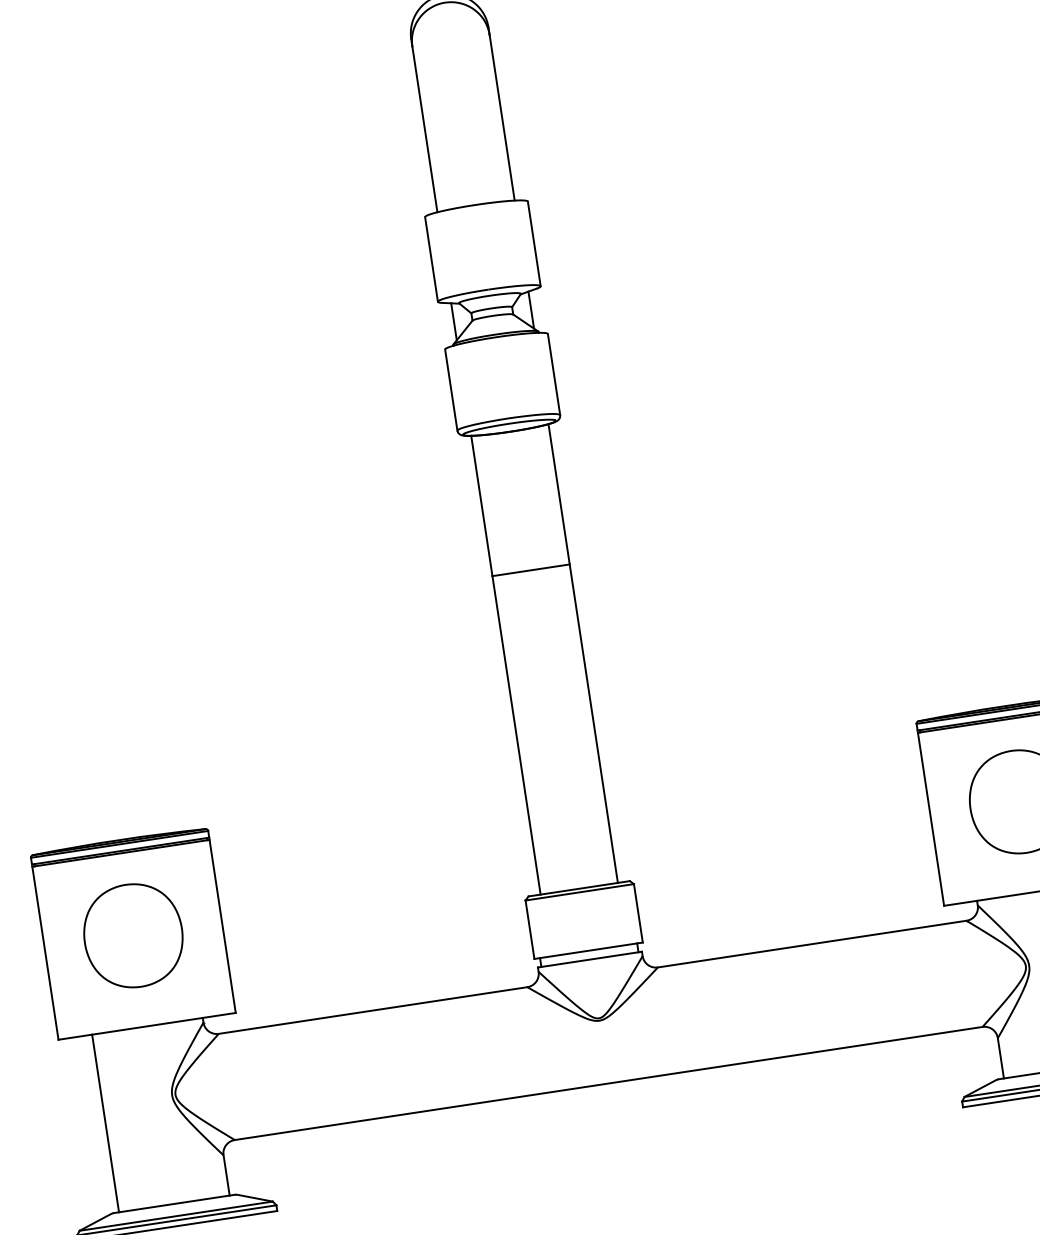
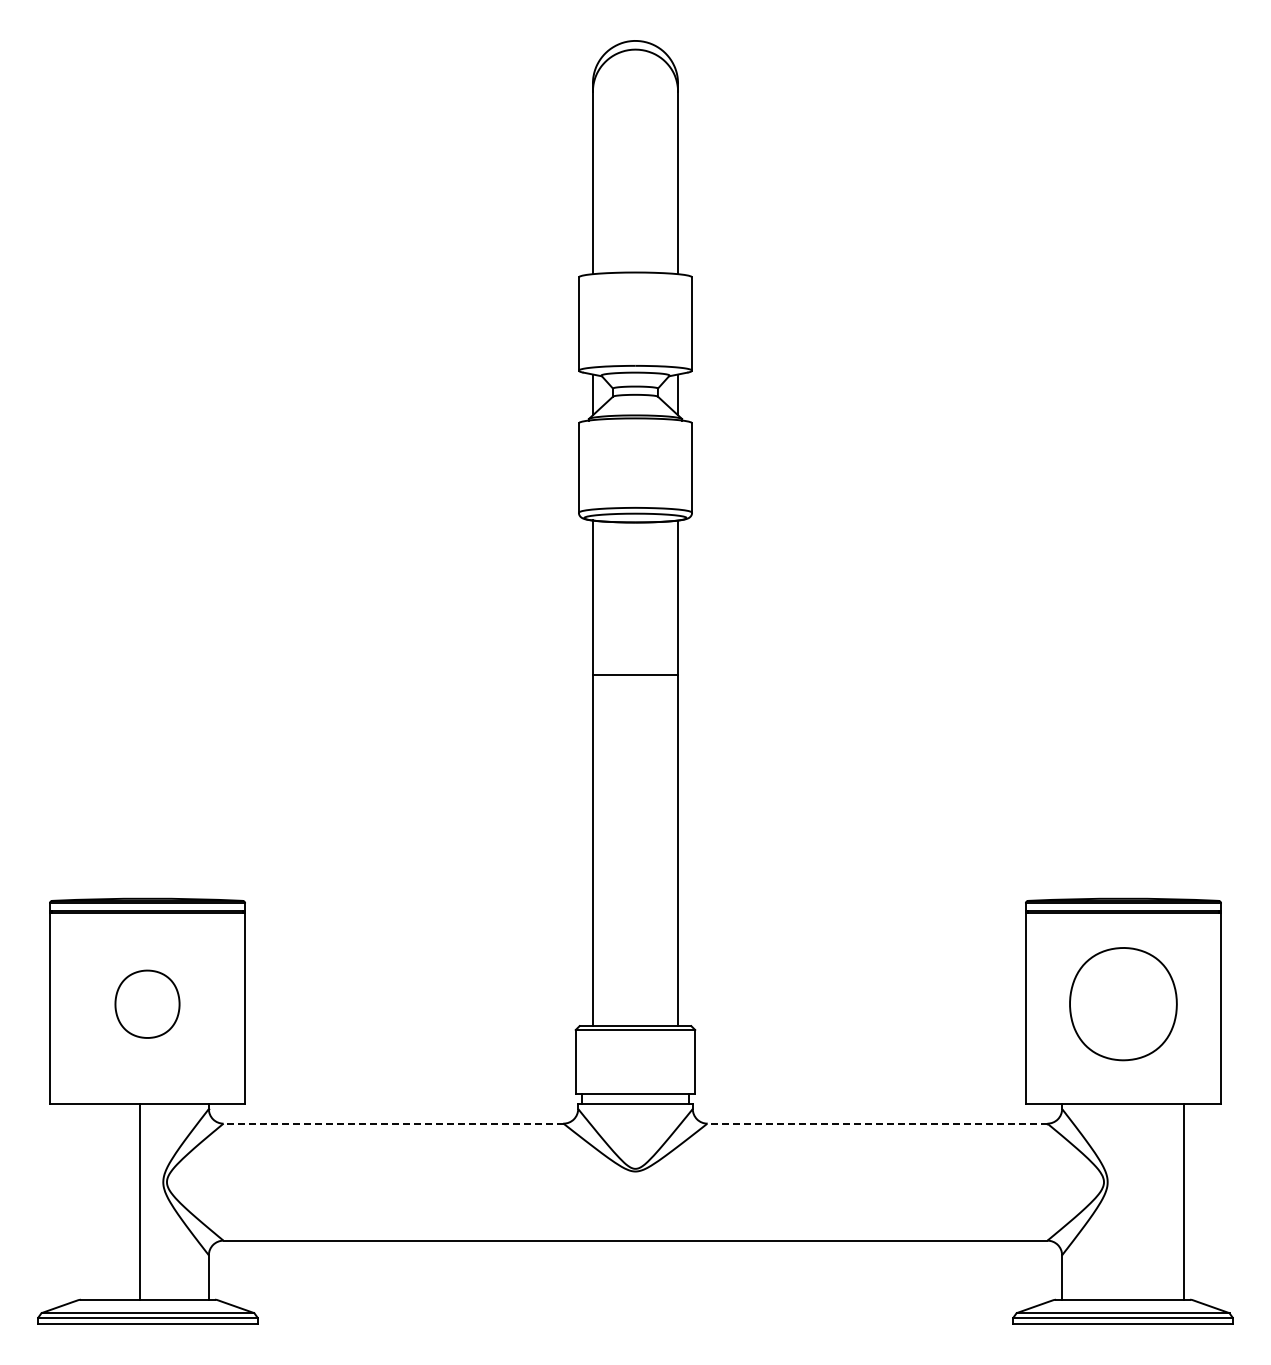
part: (133, 936) -> (147, 1004), size x0.6
line: (811, 944) -> (876, 1123), solid -> dashed
line: (373, 1010) -> (393, 1123), solid -> dashed
line: (105, 1123) -> (139, 1201), moved

